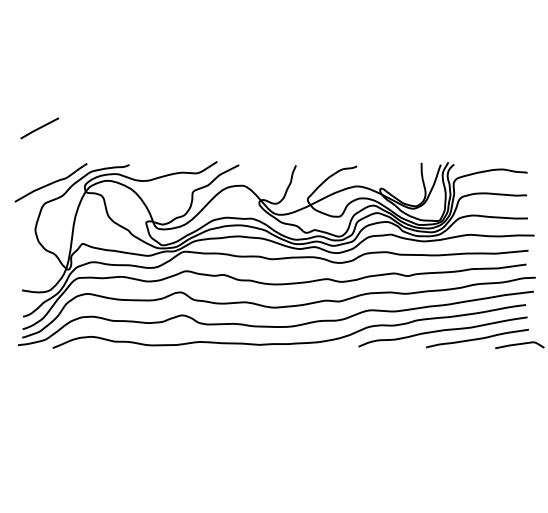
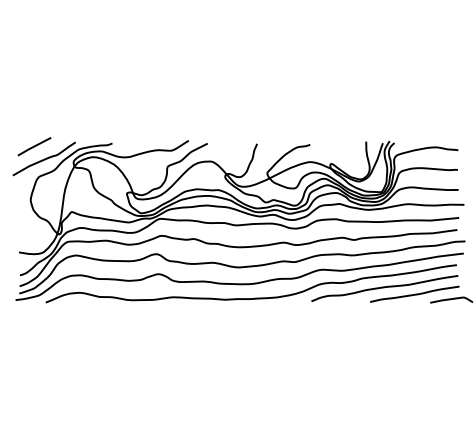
line: (39, 128) -> (34, 146), moved

